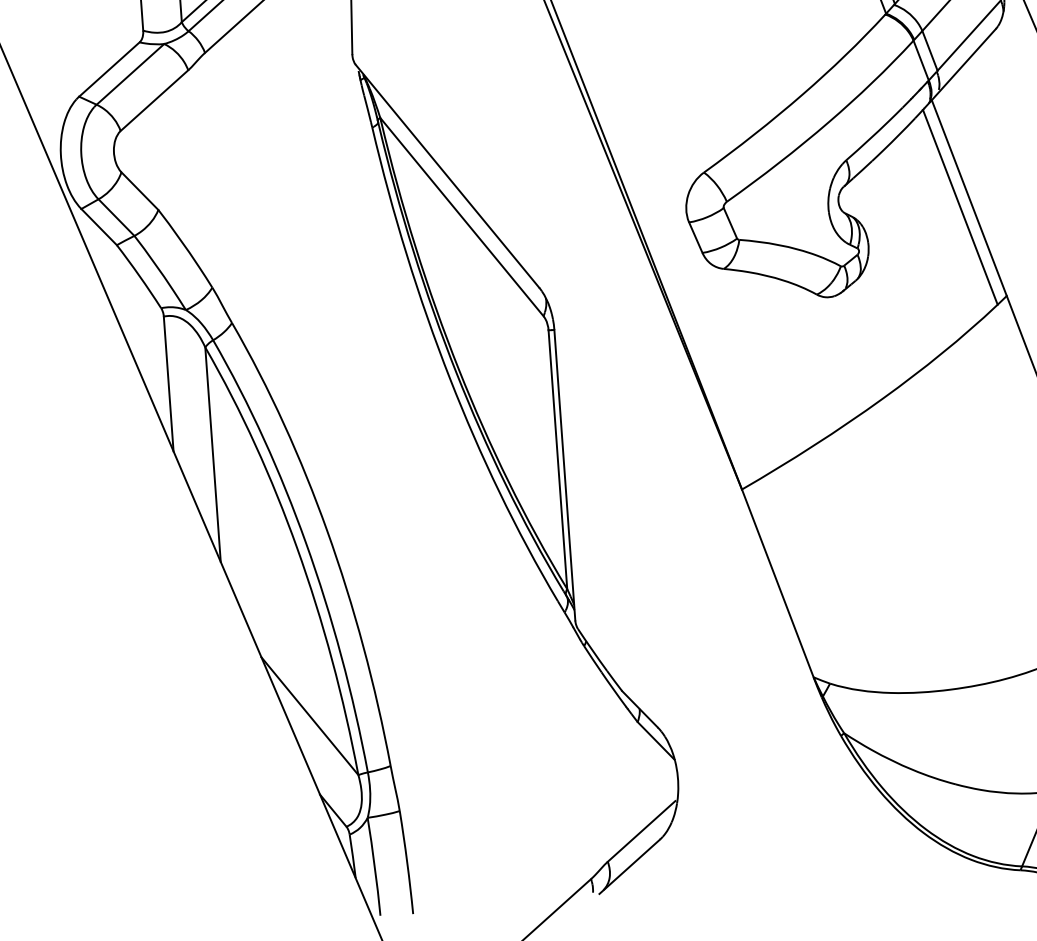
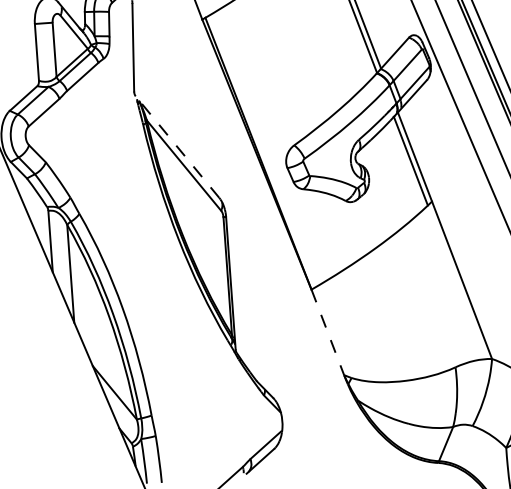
line: (447, 177) -> (177, 147), solid -> dashed
line: (777, 583) -> (327, 332), solid -> dashed

